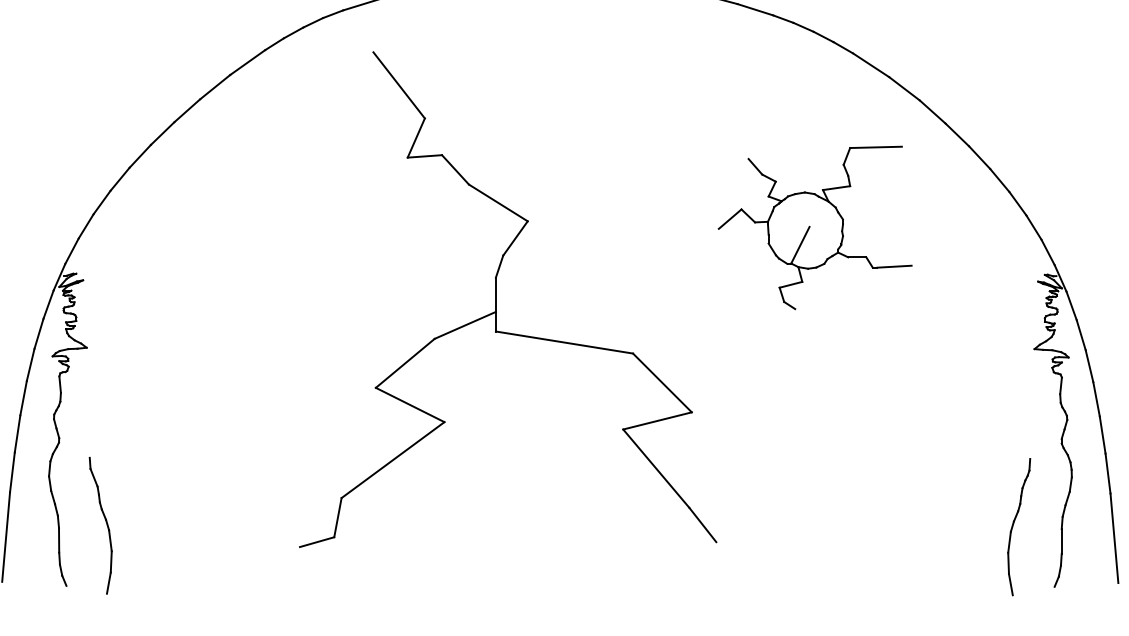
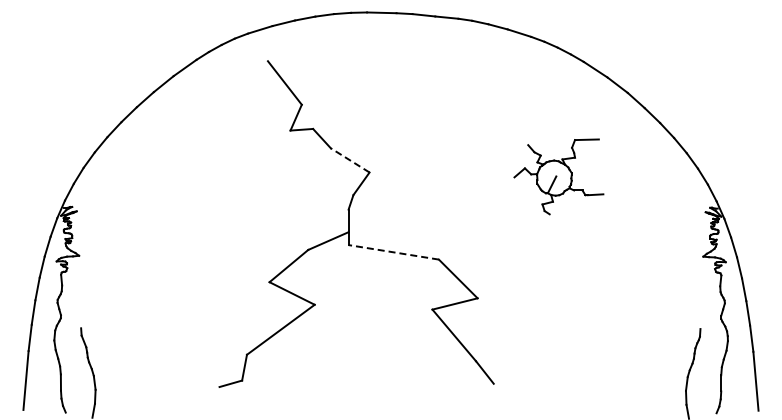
line: (498, 203) -> (350, 160), solid -> dashed
part: (814, 227) -> (558, 176), size x0.7
line: (564, 342) -> (393, 252), solid -> dashed

